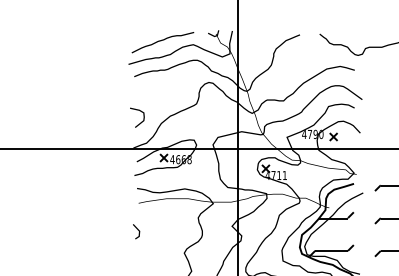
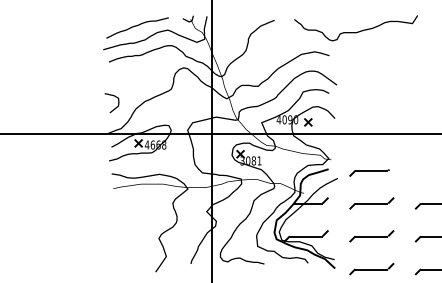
text: (309, 134) -> (284, 119), 4790 -> 4090
text: (273, 175) -> (248, 160), 4711 -> 3081
line: (136, 229) -> (111, 214), removed

